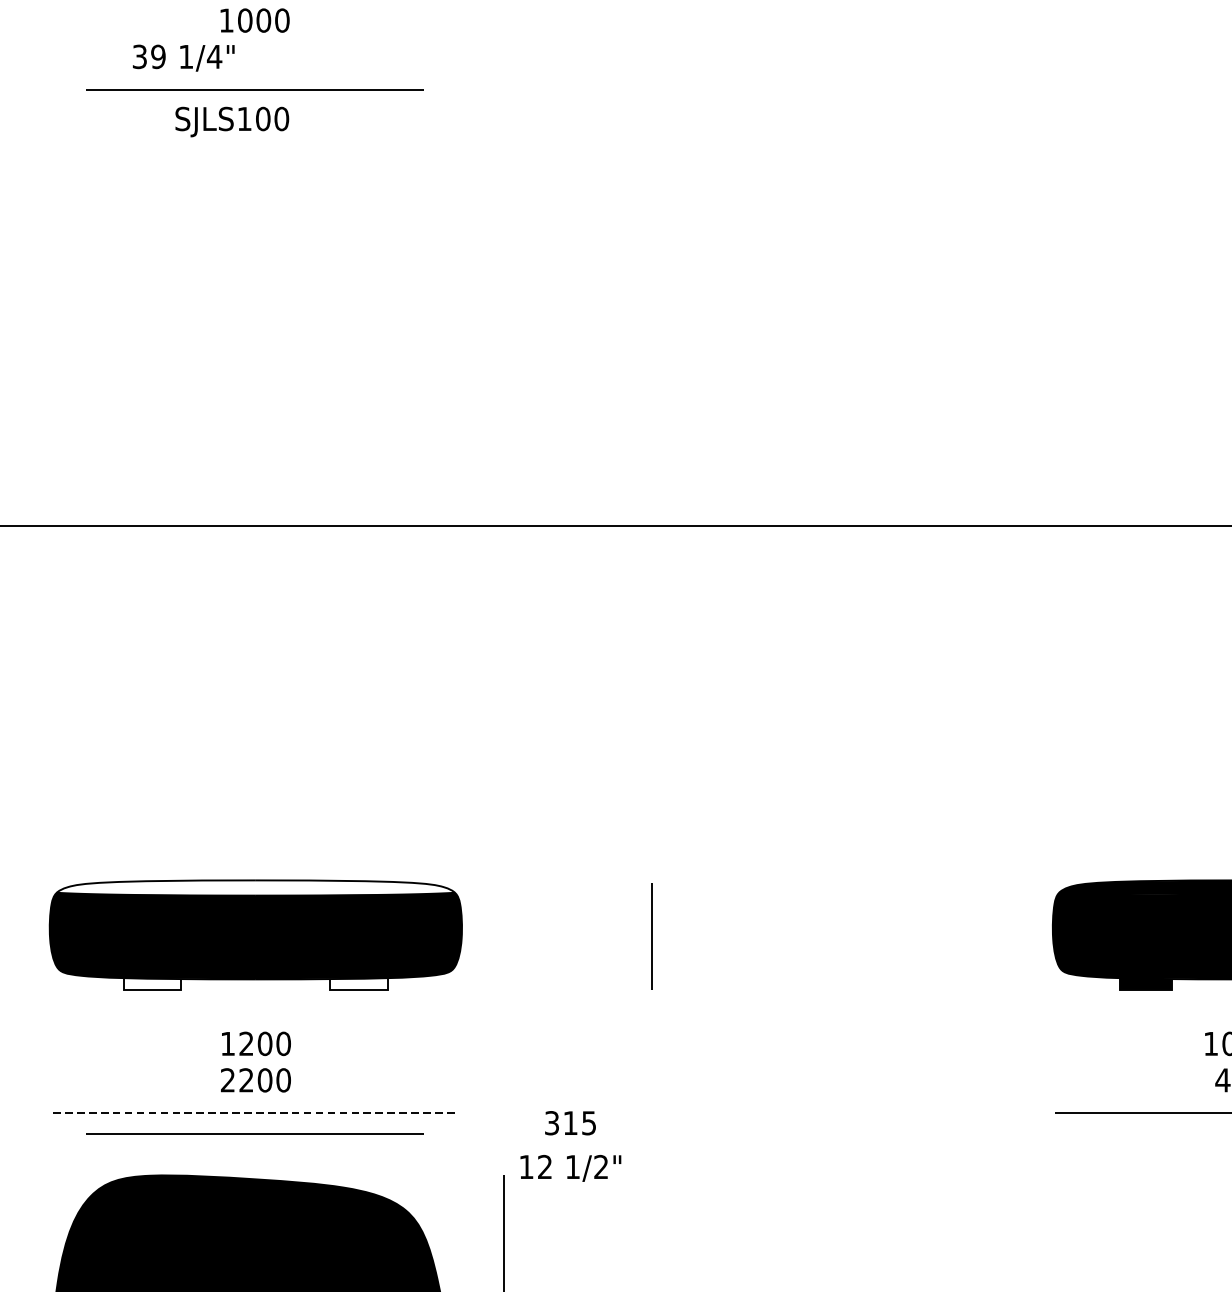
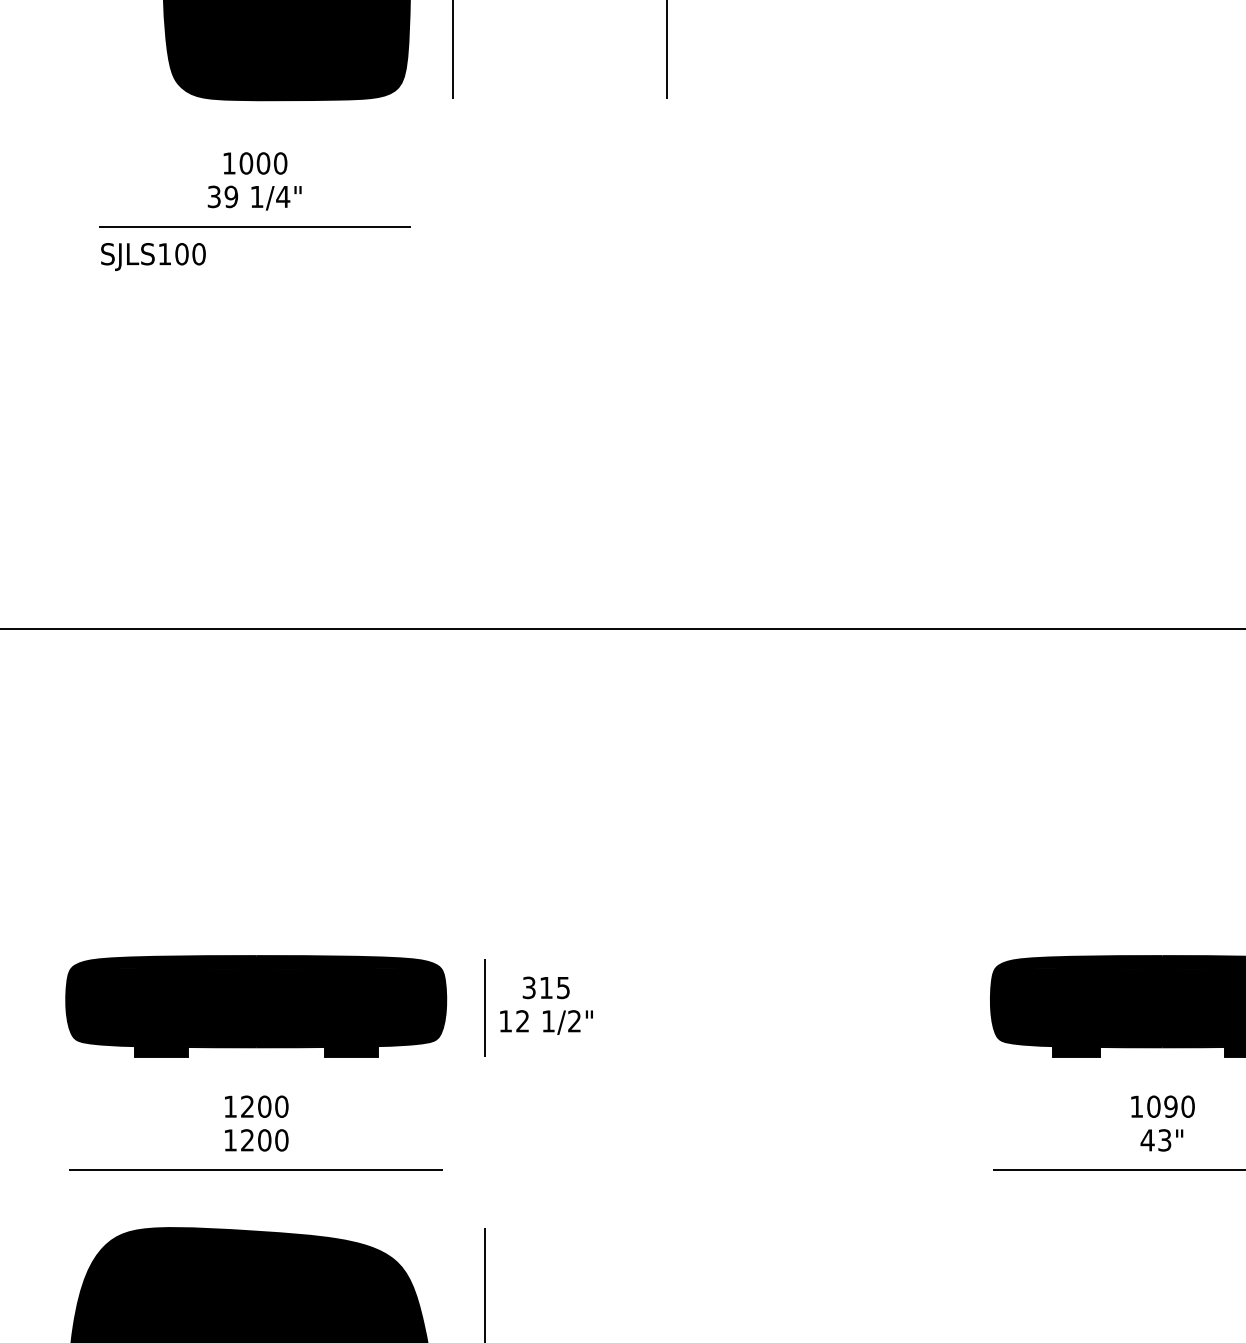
text: (183, 57) -> (254, 197), moved
text: (232, 121) -> (153, 256), moved
fill: (255, 888) -> (255, 963), added
line: (651, 936) -> (484, 1007), moved
fill: (152, 983) -> (160, 1051), added
fill: (358, 983) -> (350, 1051), added
text: (227, 1080) -> (230, 1140), 2200 -> 1200
line: (256, 1113) -> (256, 1170), dashed -> solid
text: (569, 1122) -> (545, 987), moved
line: (254, 1133) -> (254, 1189), removed
text: (570, 1168) -> (546, 1022), moved

